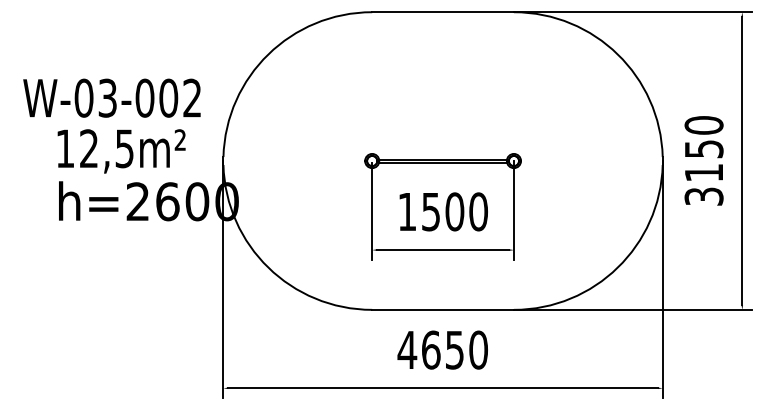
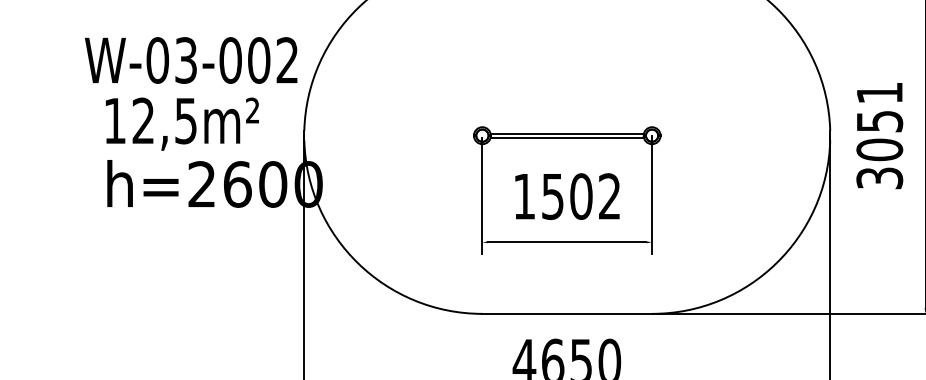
text: (111, 97) -> (190, 59), moved
text: (703, 149) -> (879, 121), 3150 -> 3051
text: (478, 211) -> (609, 196), 1500 -> 1502

